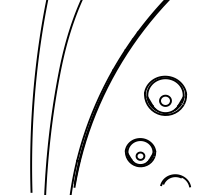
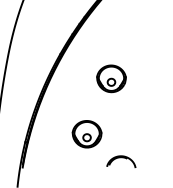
part: (165, 95) -> (111, 78), size x0.71

